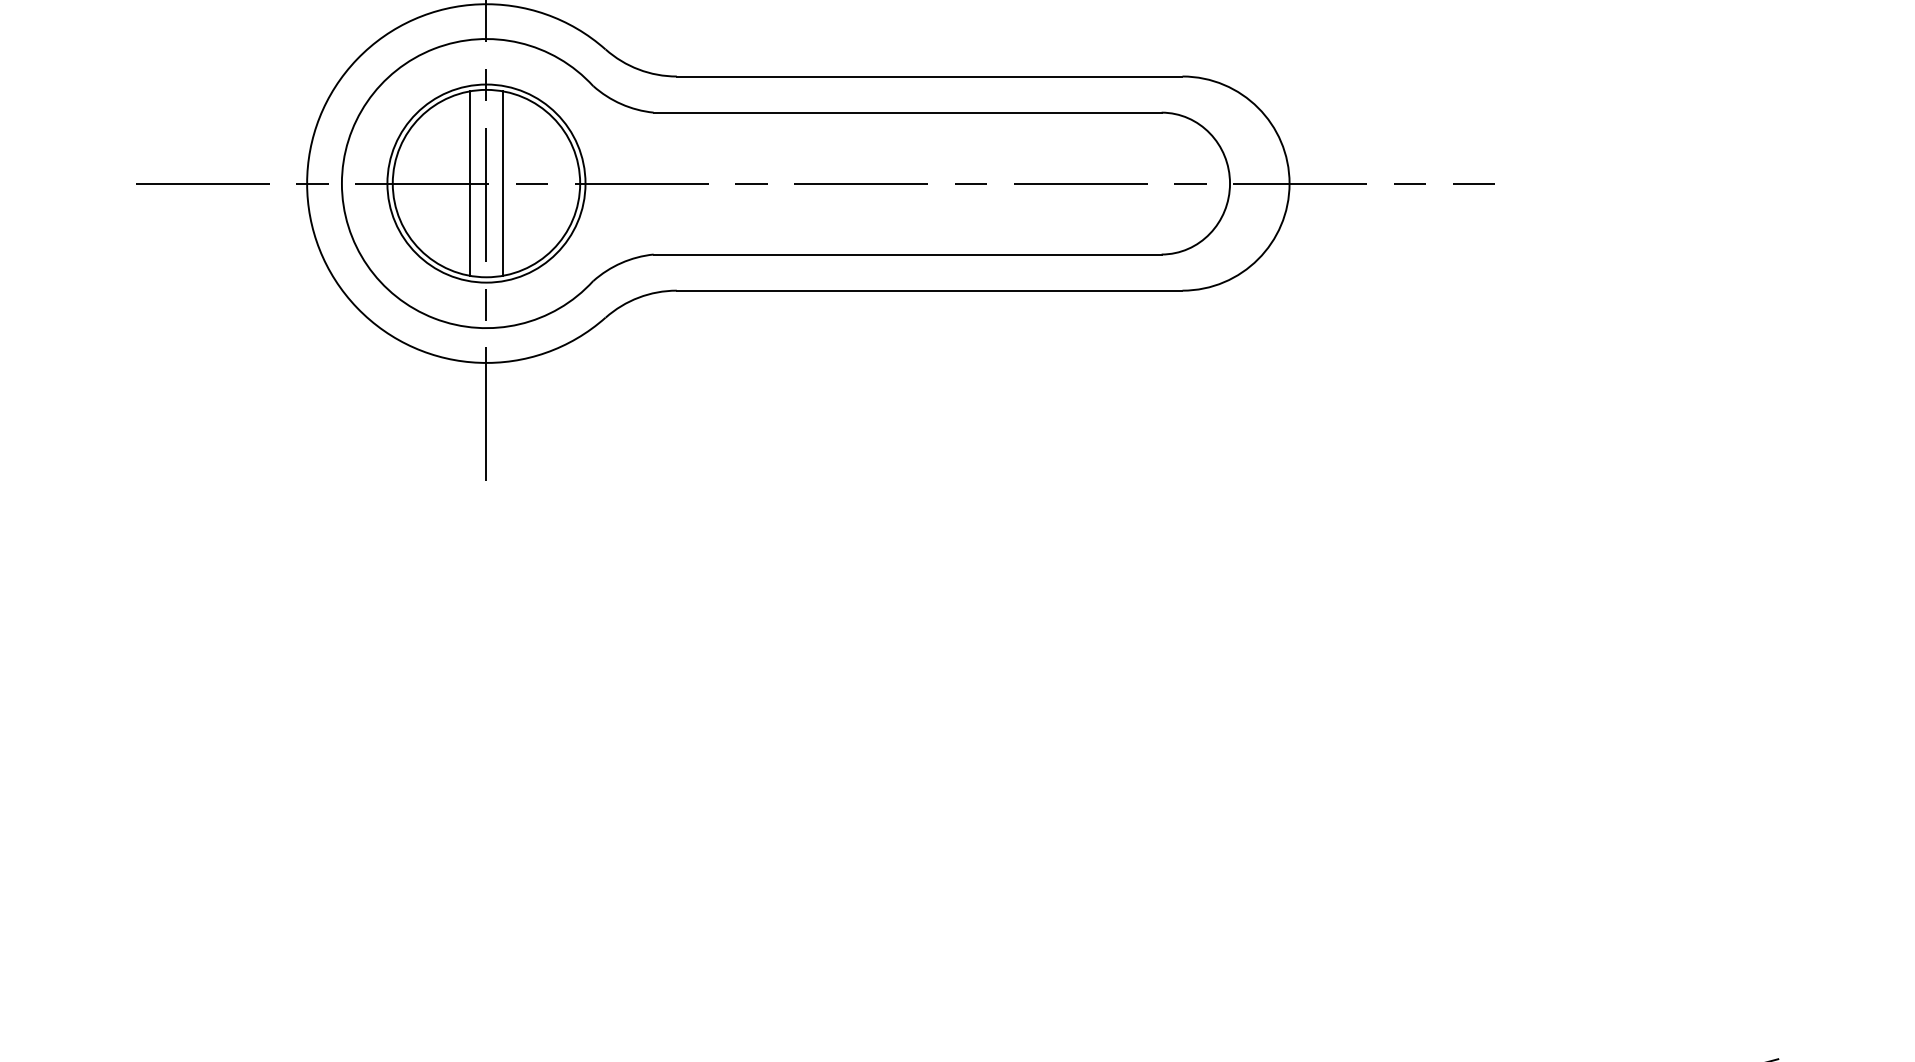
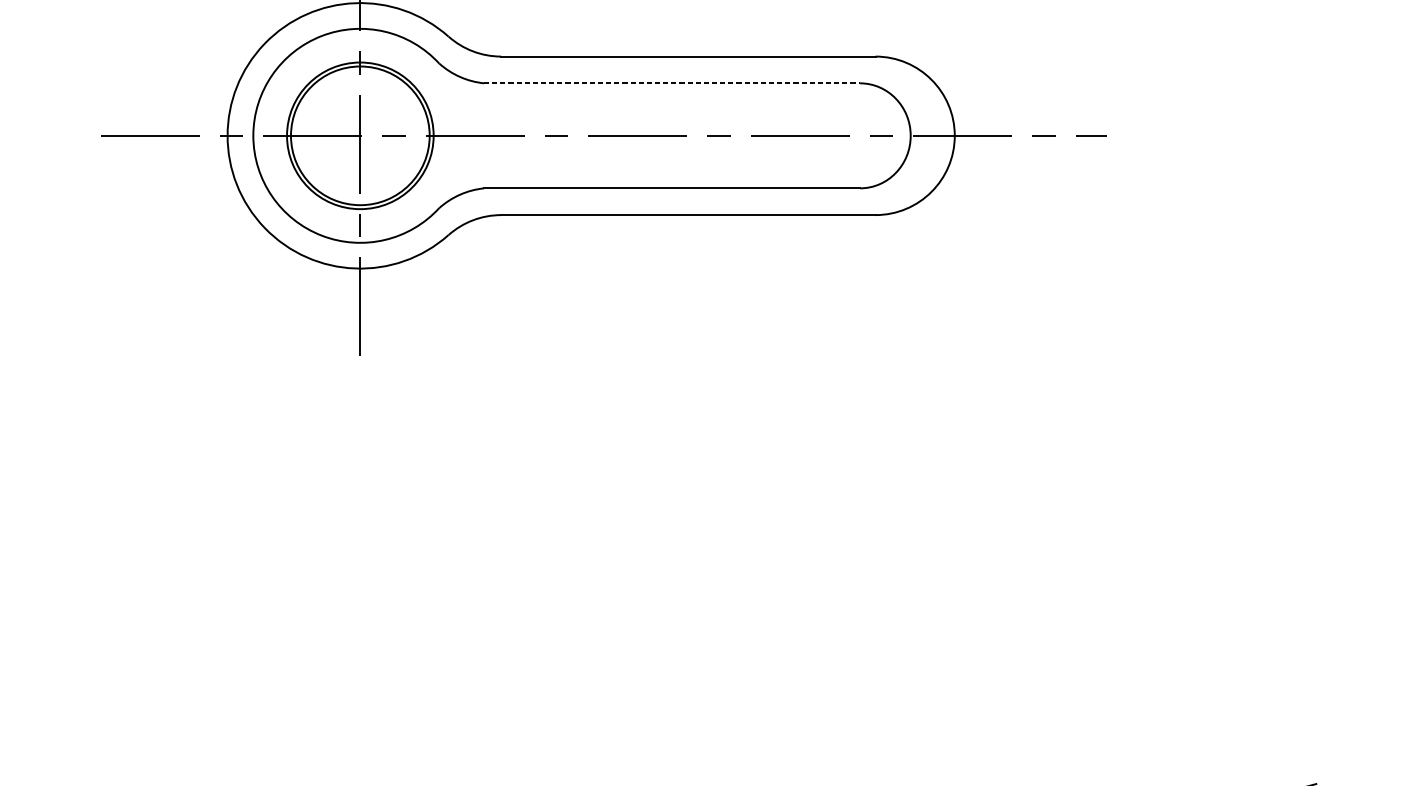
line: (908, 112) -> (672, 83), solid -> dashed
line: (470, 183) -> (348, 135), removed
line: (502, 183) -> (372, 135), removed

